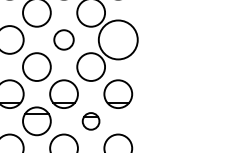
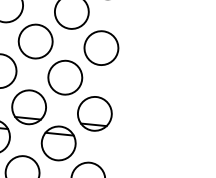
circle: (63, 39) -> (35, 40), size x1.43
circle: (118, 39) -> (101, 47), size x0.71
part: (90, 121) -> (57, 143), size x1.67

